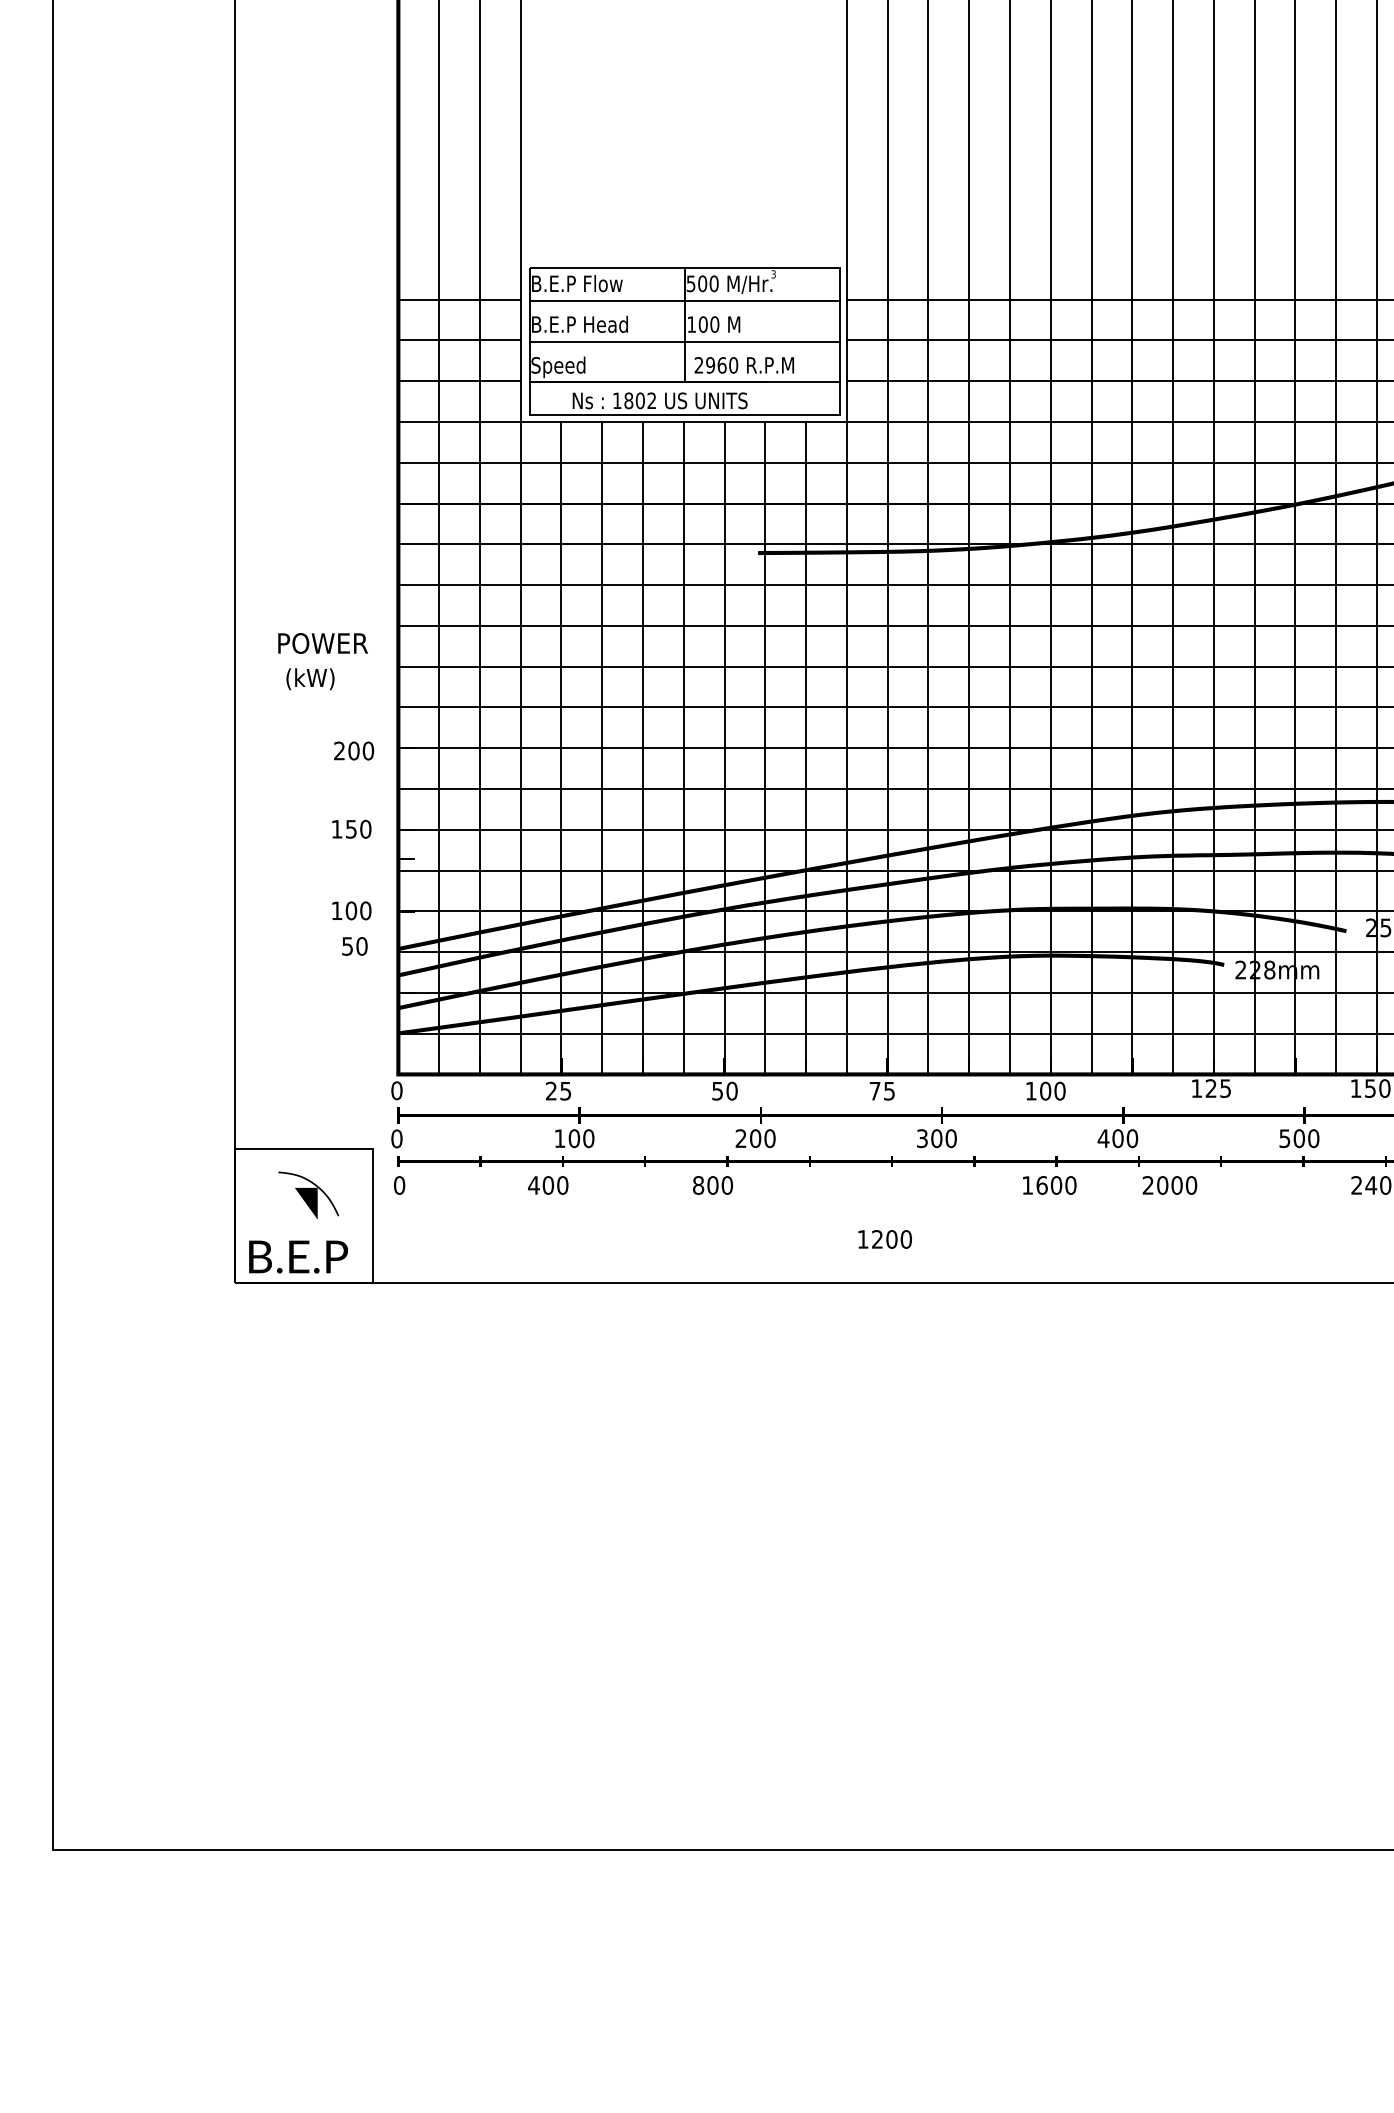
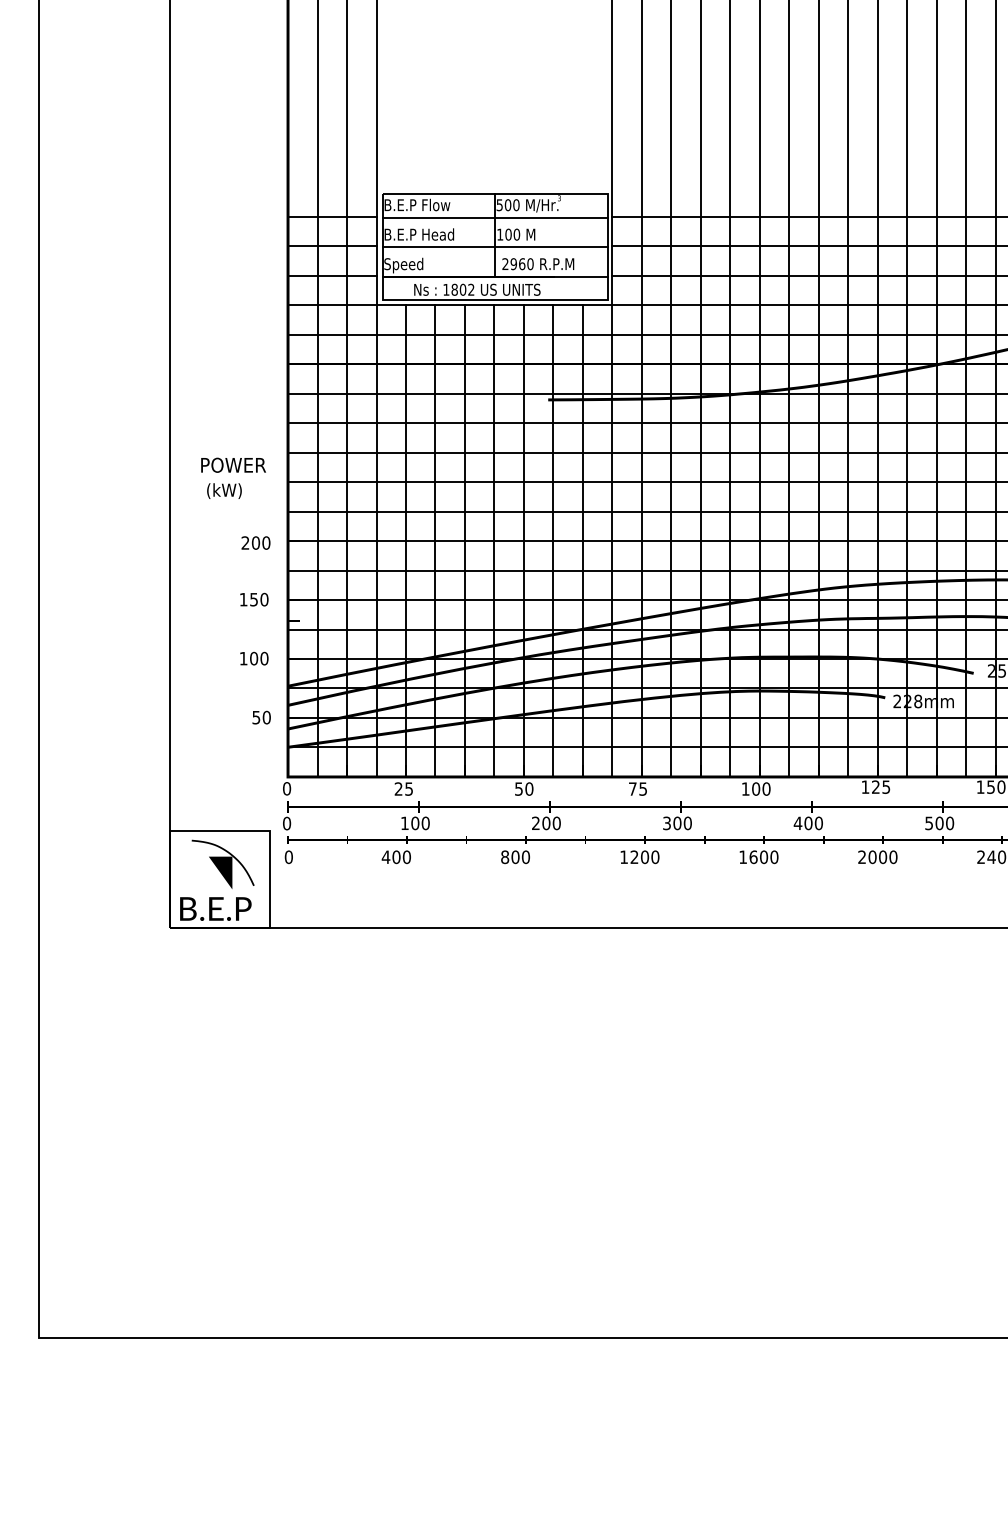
text: (354, 946) -> (261, 717), moved
text: (1169, 1185) -> (877, 857), moved
part: (308, 1195) -> (223, 864), size x1.43
text: (884, 1239) -> (639, 857), moved

